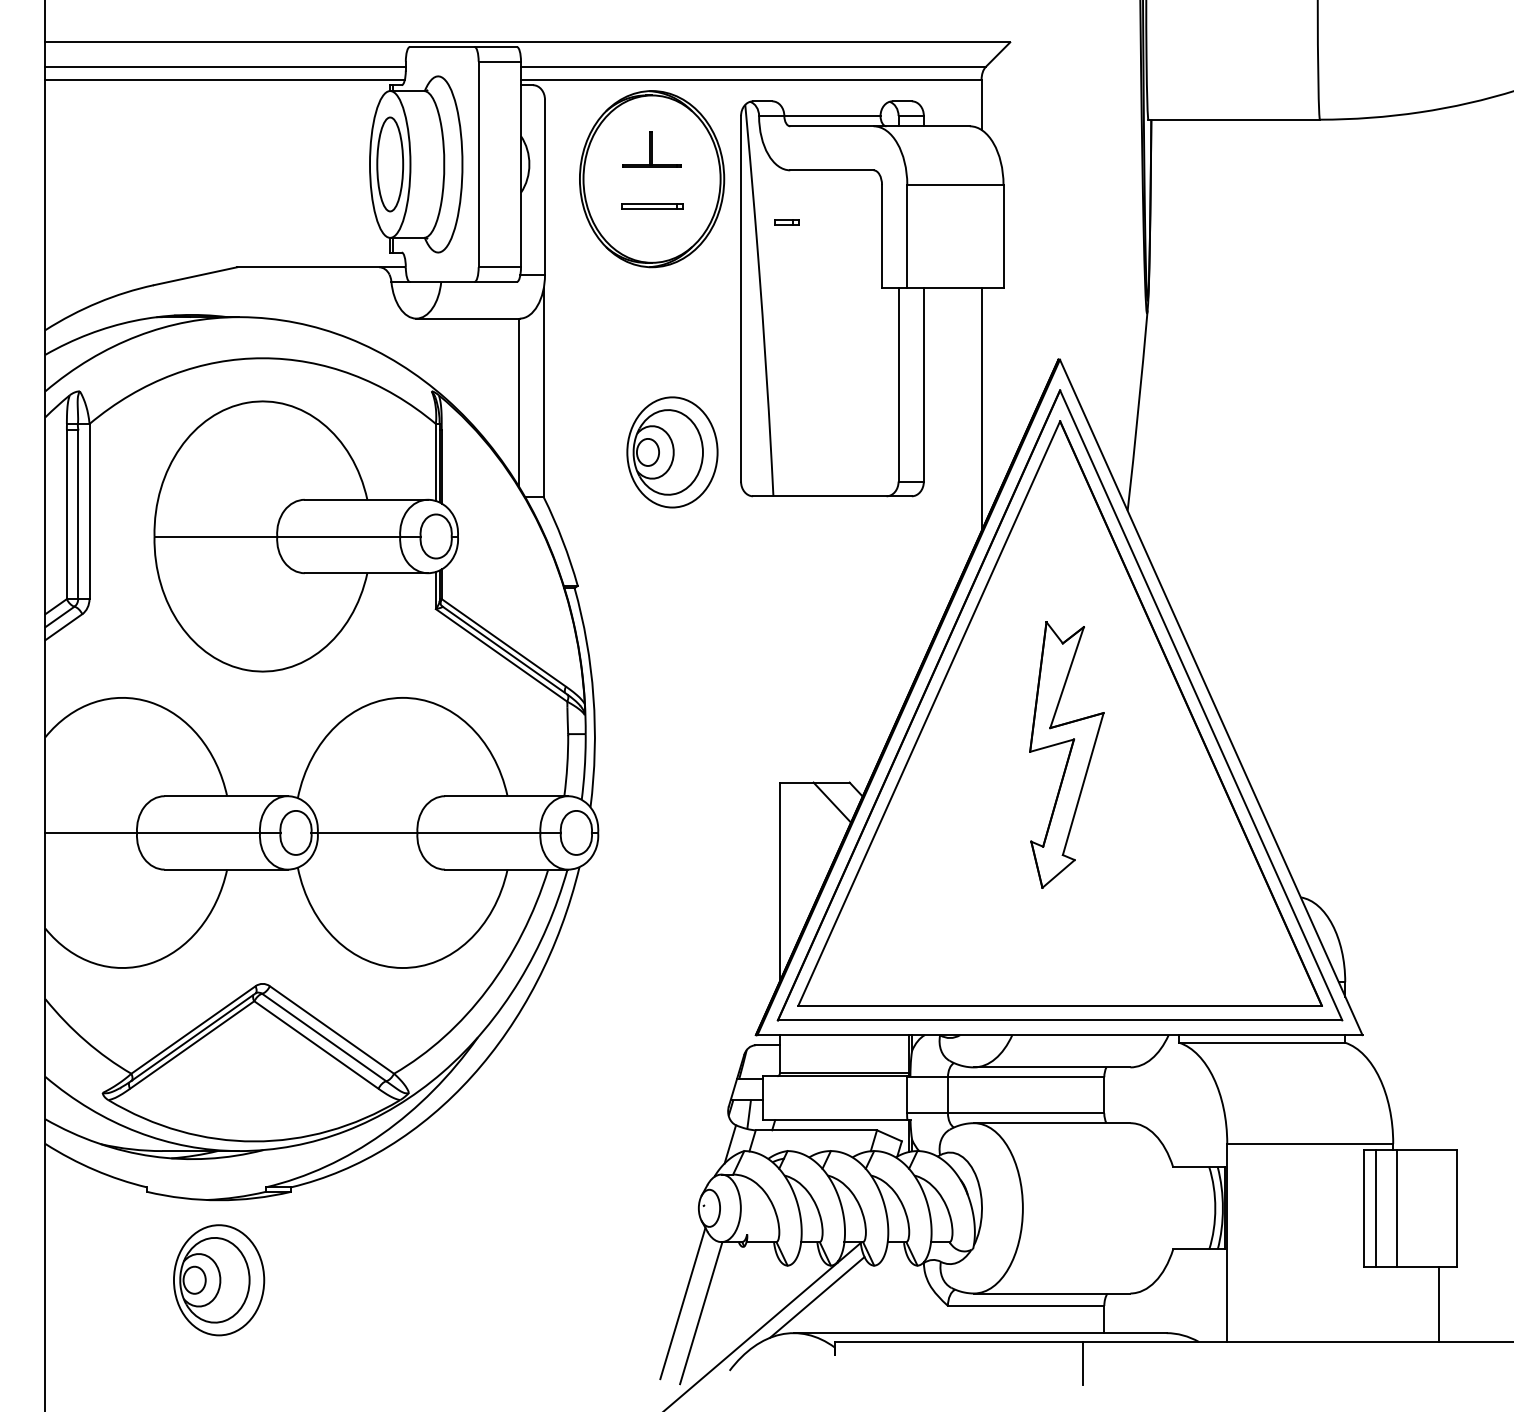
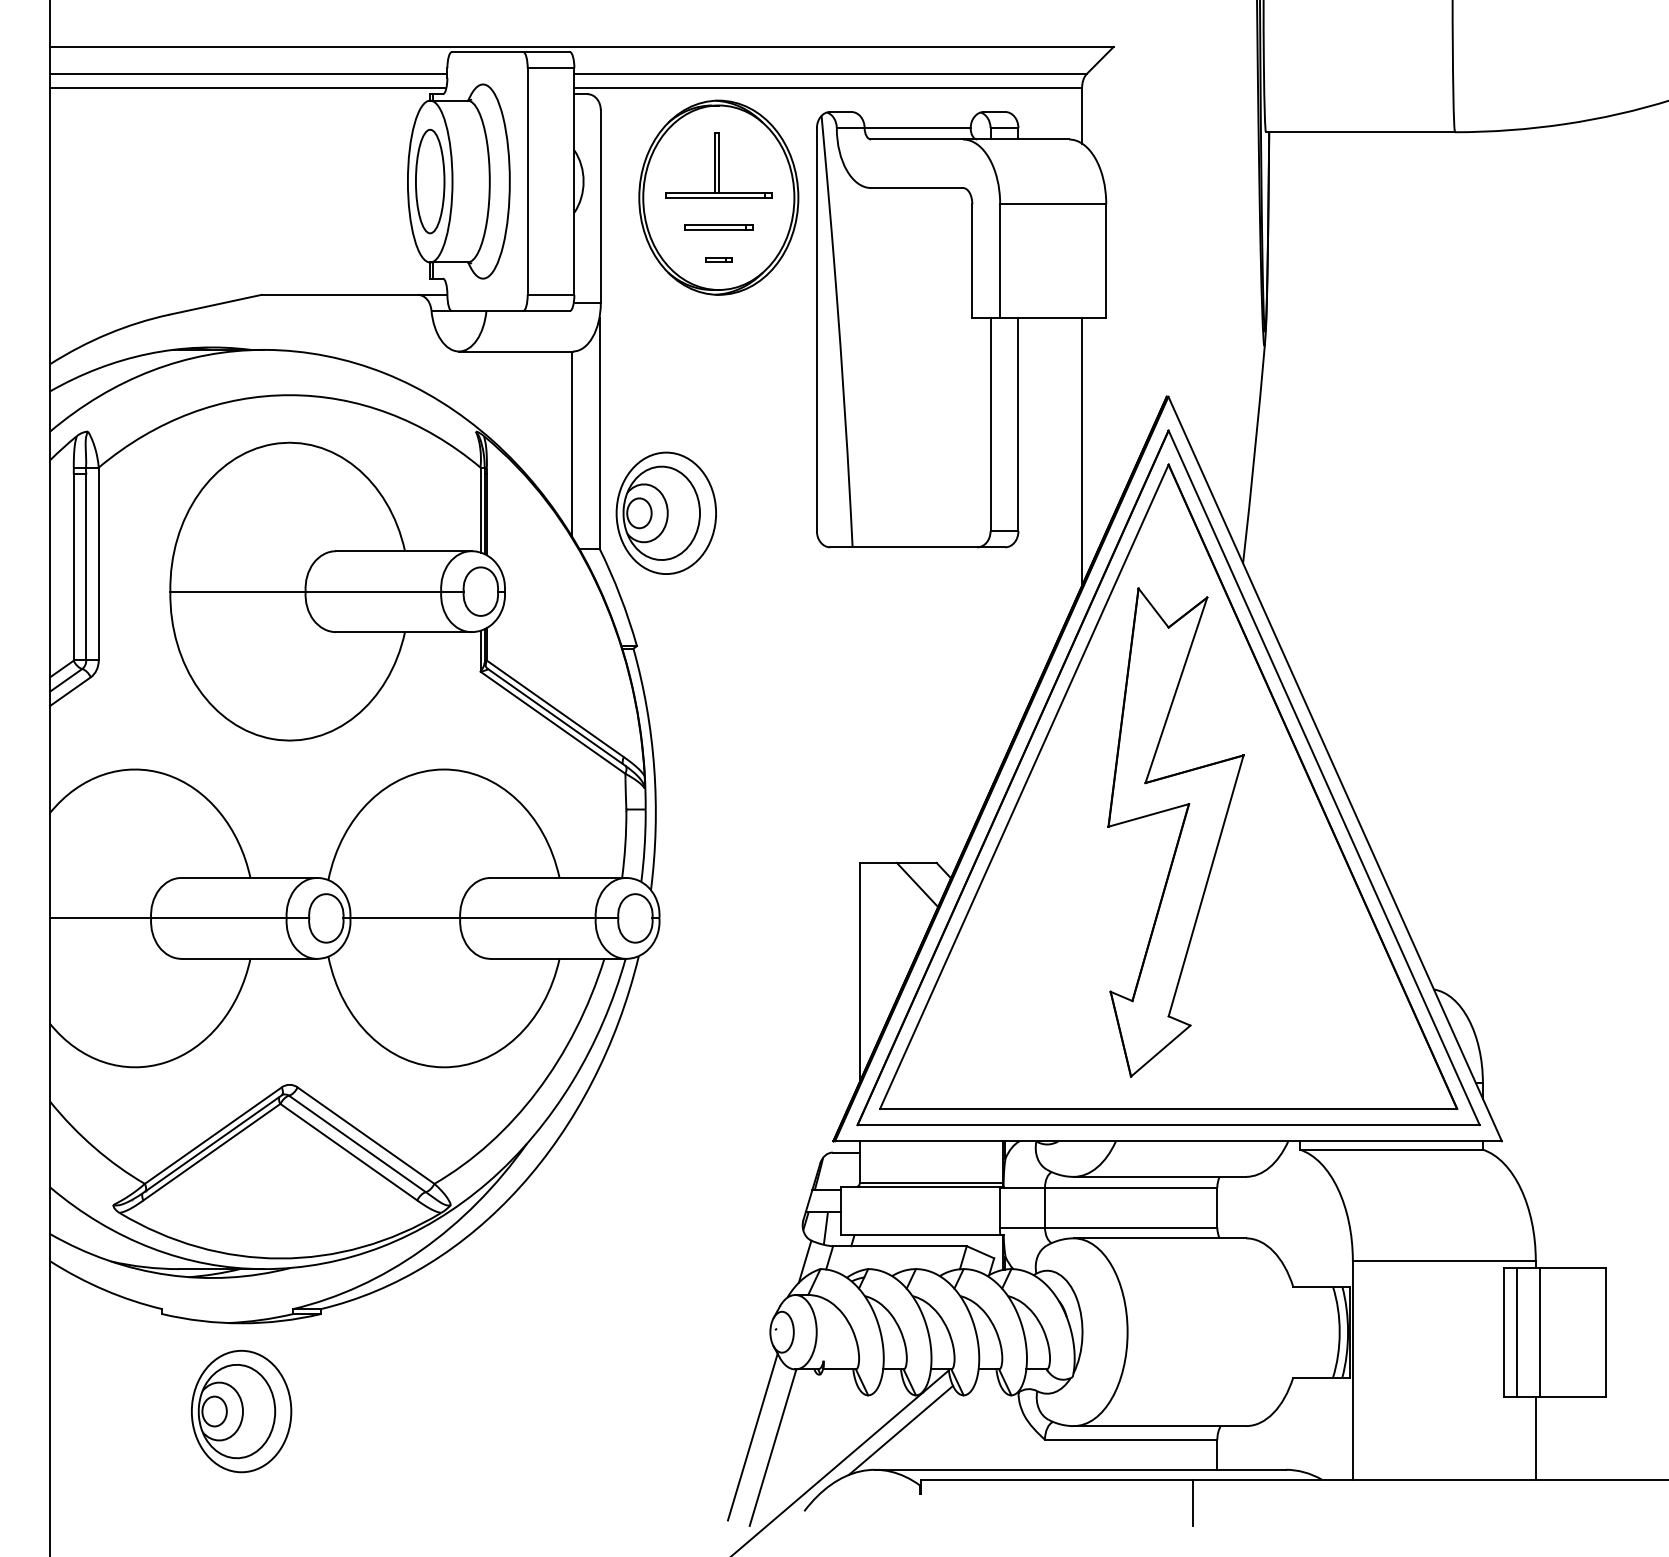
part: (651, 149) -> (718, 165), size x1.67
part: (786, 222) -> (718, 259), moved
part: (672, 452) -> (666, 513), moved
part: (1066, 754) -> (1175, 831), size x1.67
line: (1439, 1304) -> (1536, 1438), moved

